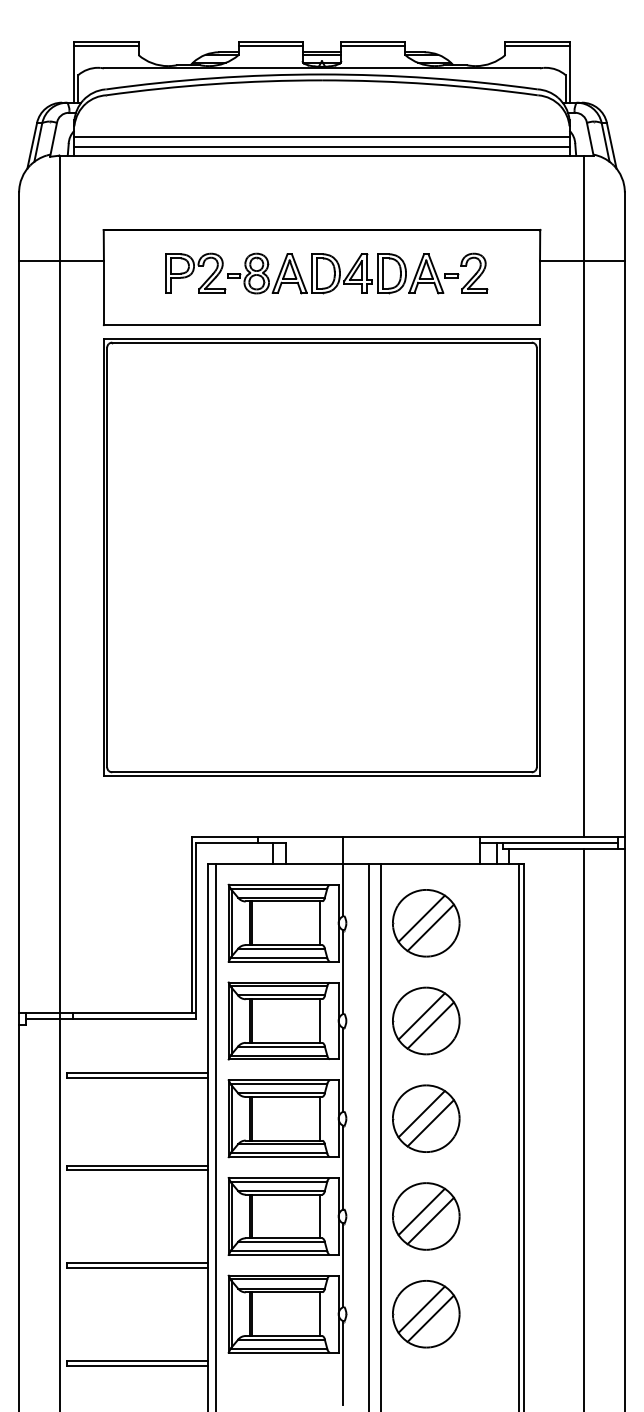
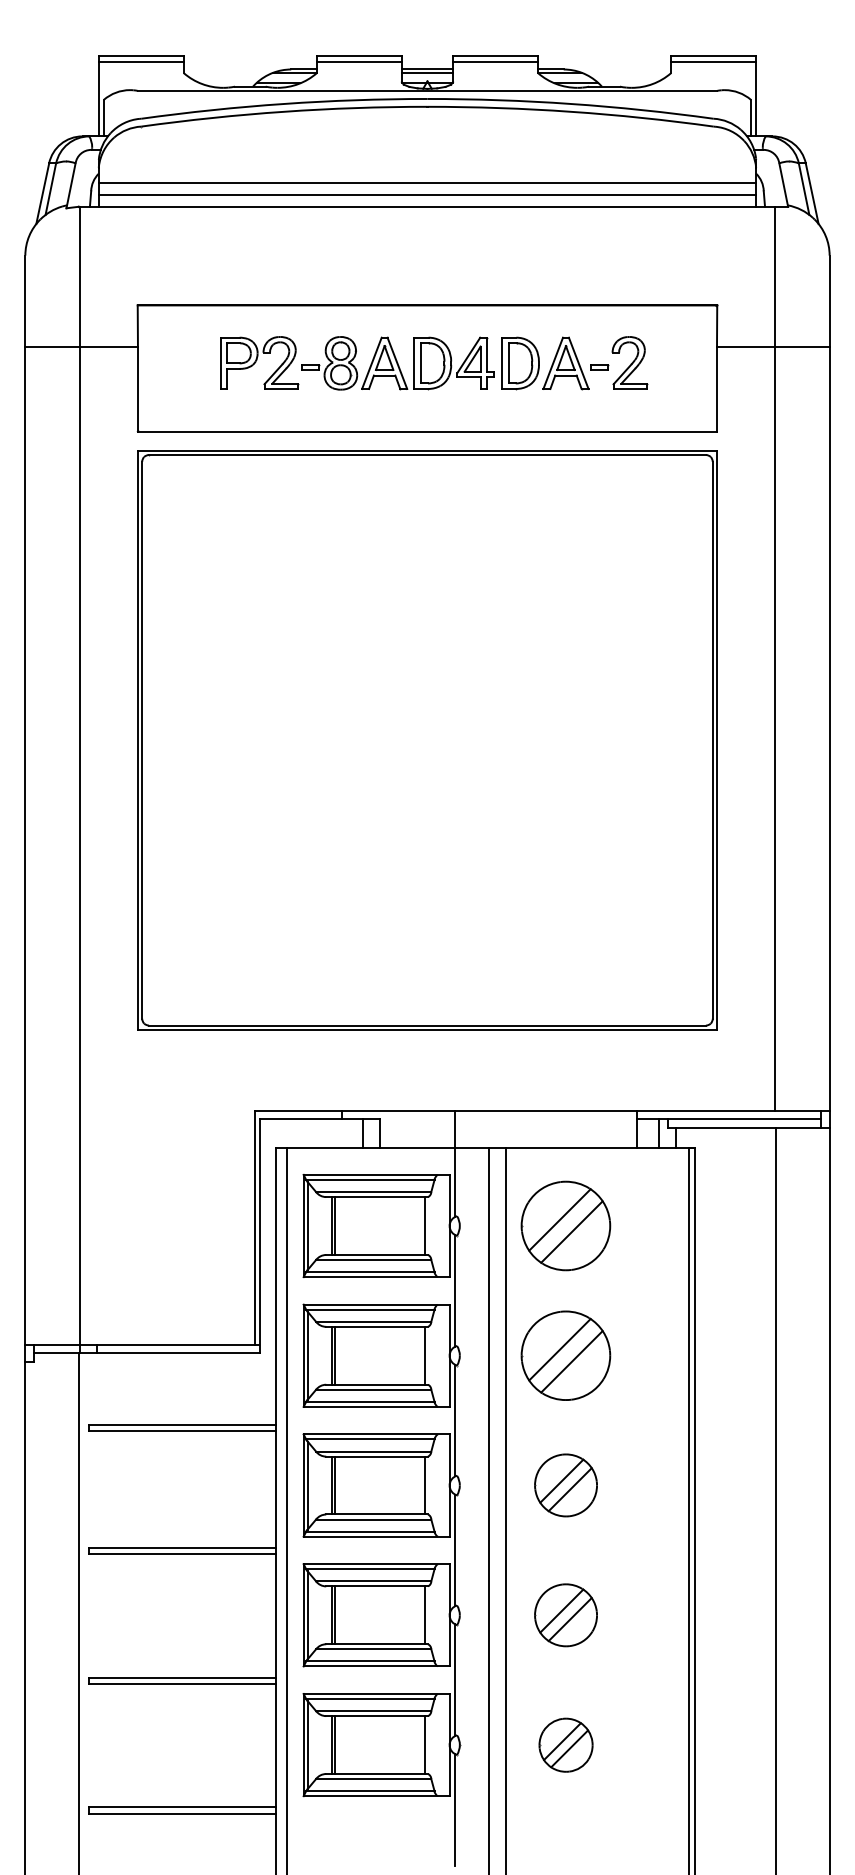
part: (426, 1118) -> (566, 1485), size x0.7
part: (426, 1216) -> (566, 1615), size x0.7
part: (426, 1314) -> (566, 1745), size x0.6

